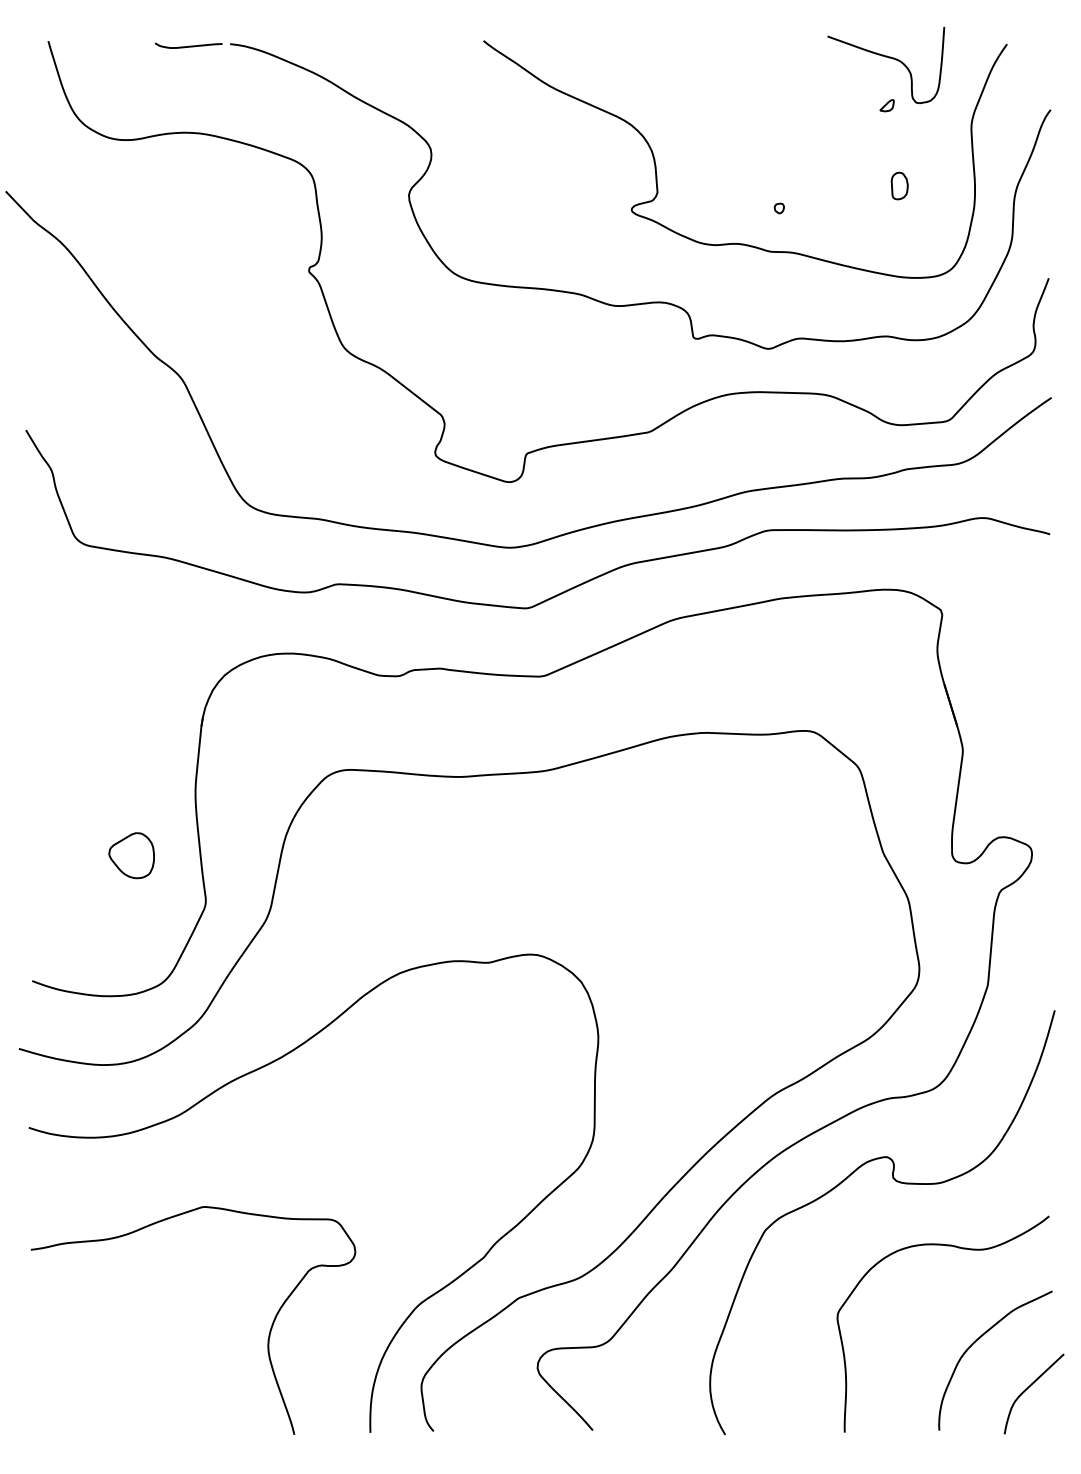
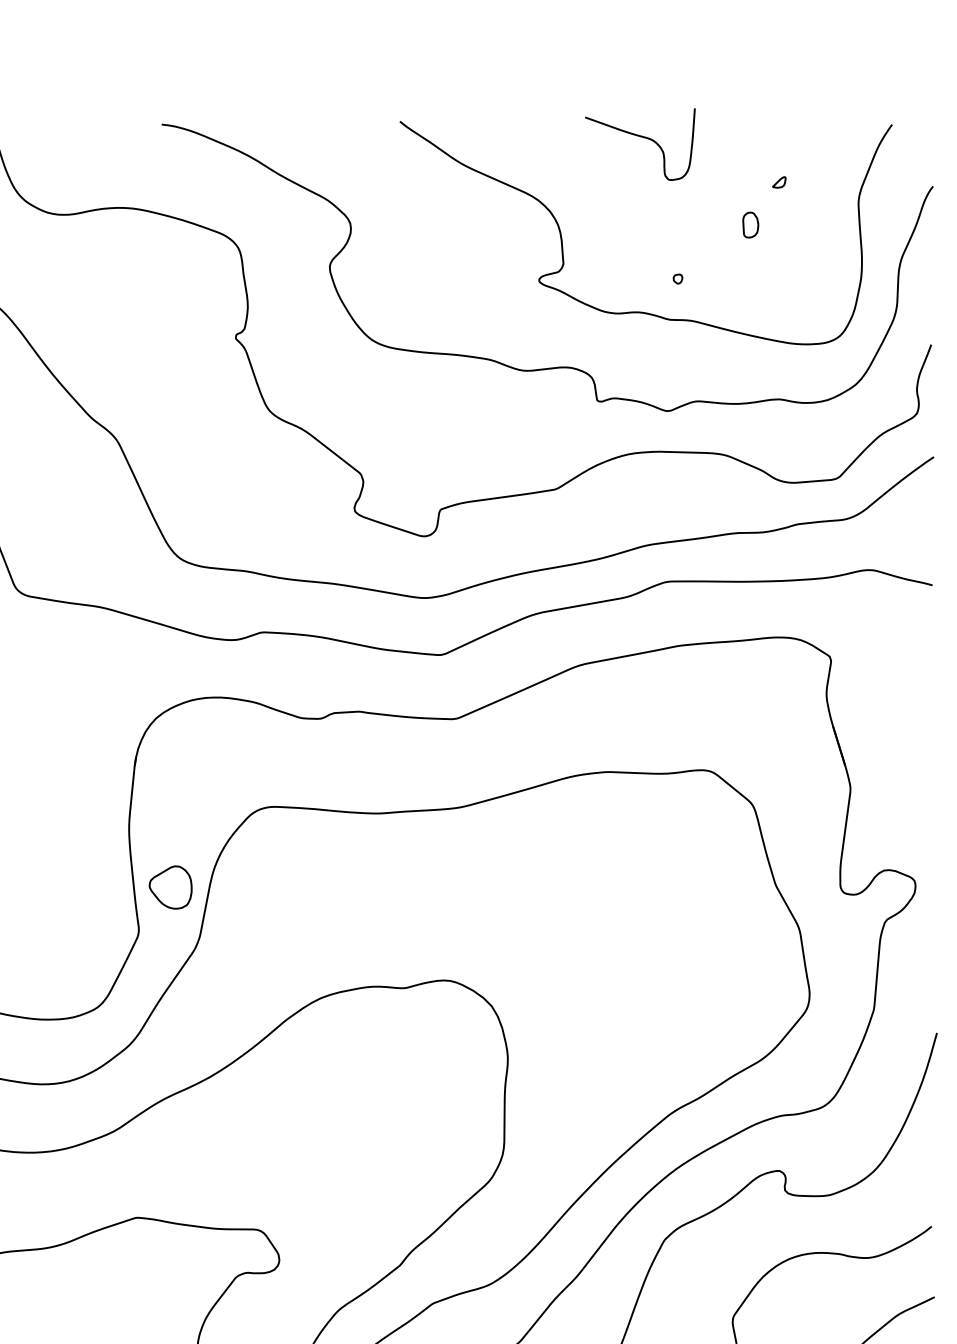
curve: (188, 45) -> (122, 125), removed
curve: (889, 58) -> (643, 138), moved
part: (899, 185) -> (750, 224), moved
part: (131, 855) -> (170, 887), moved

